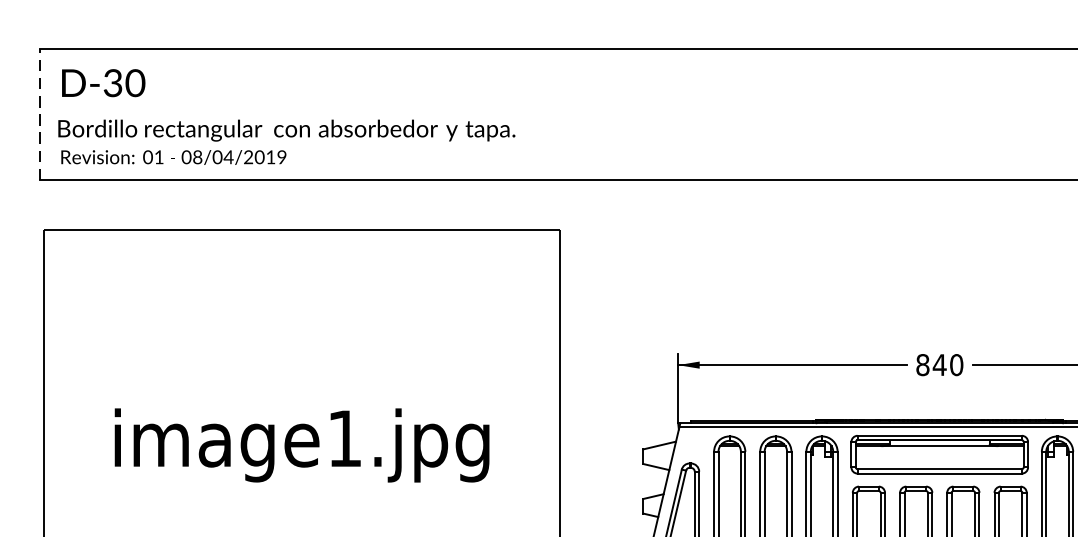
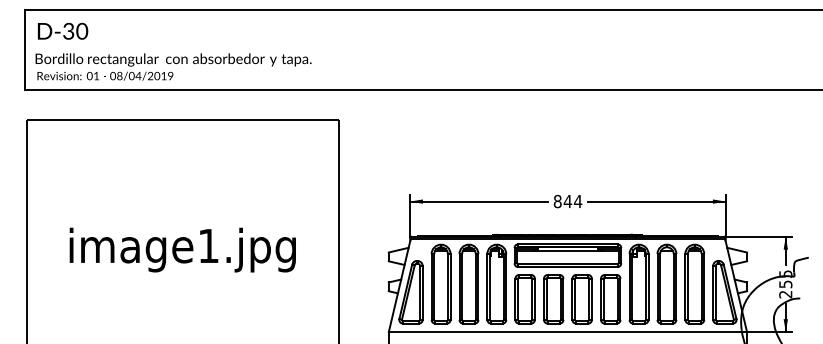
line: (39, 114) -> (24, 50), dashed -> solid
text: (955, 364) -> (577, 201), 840 -> 844

